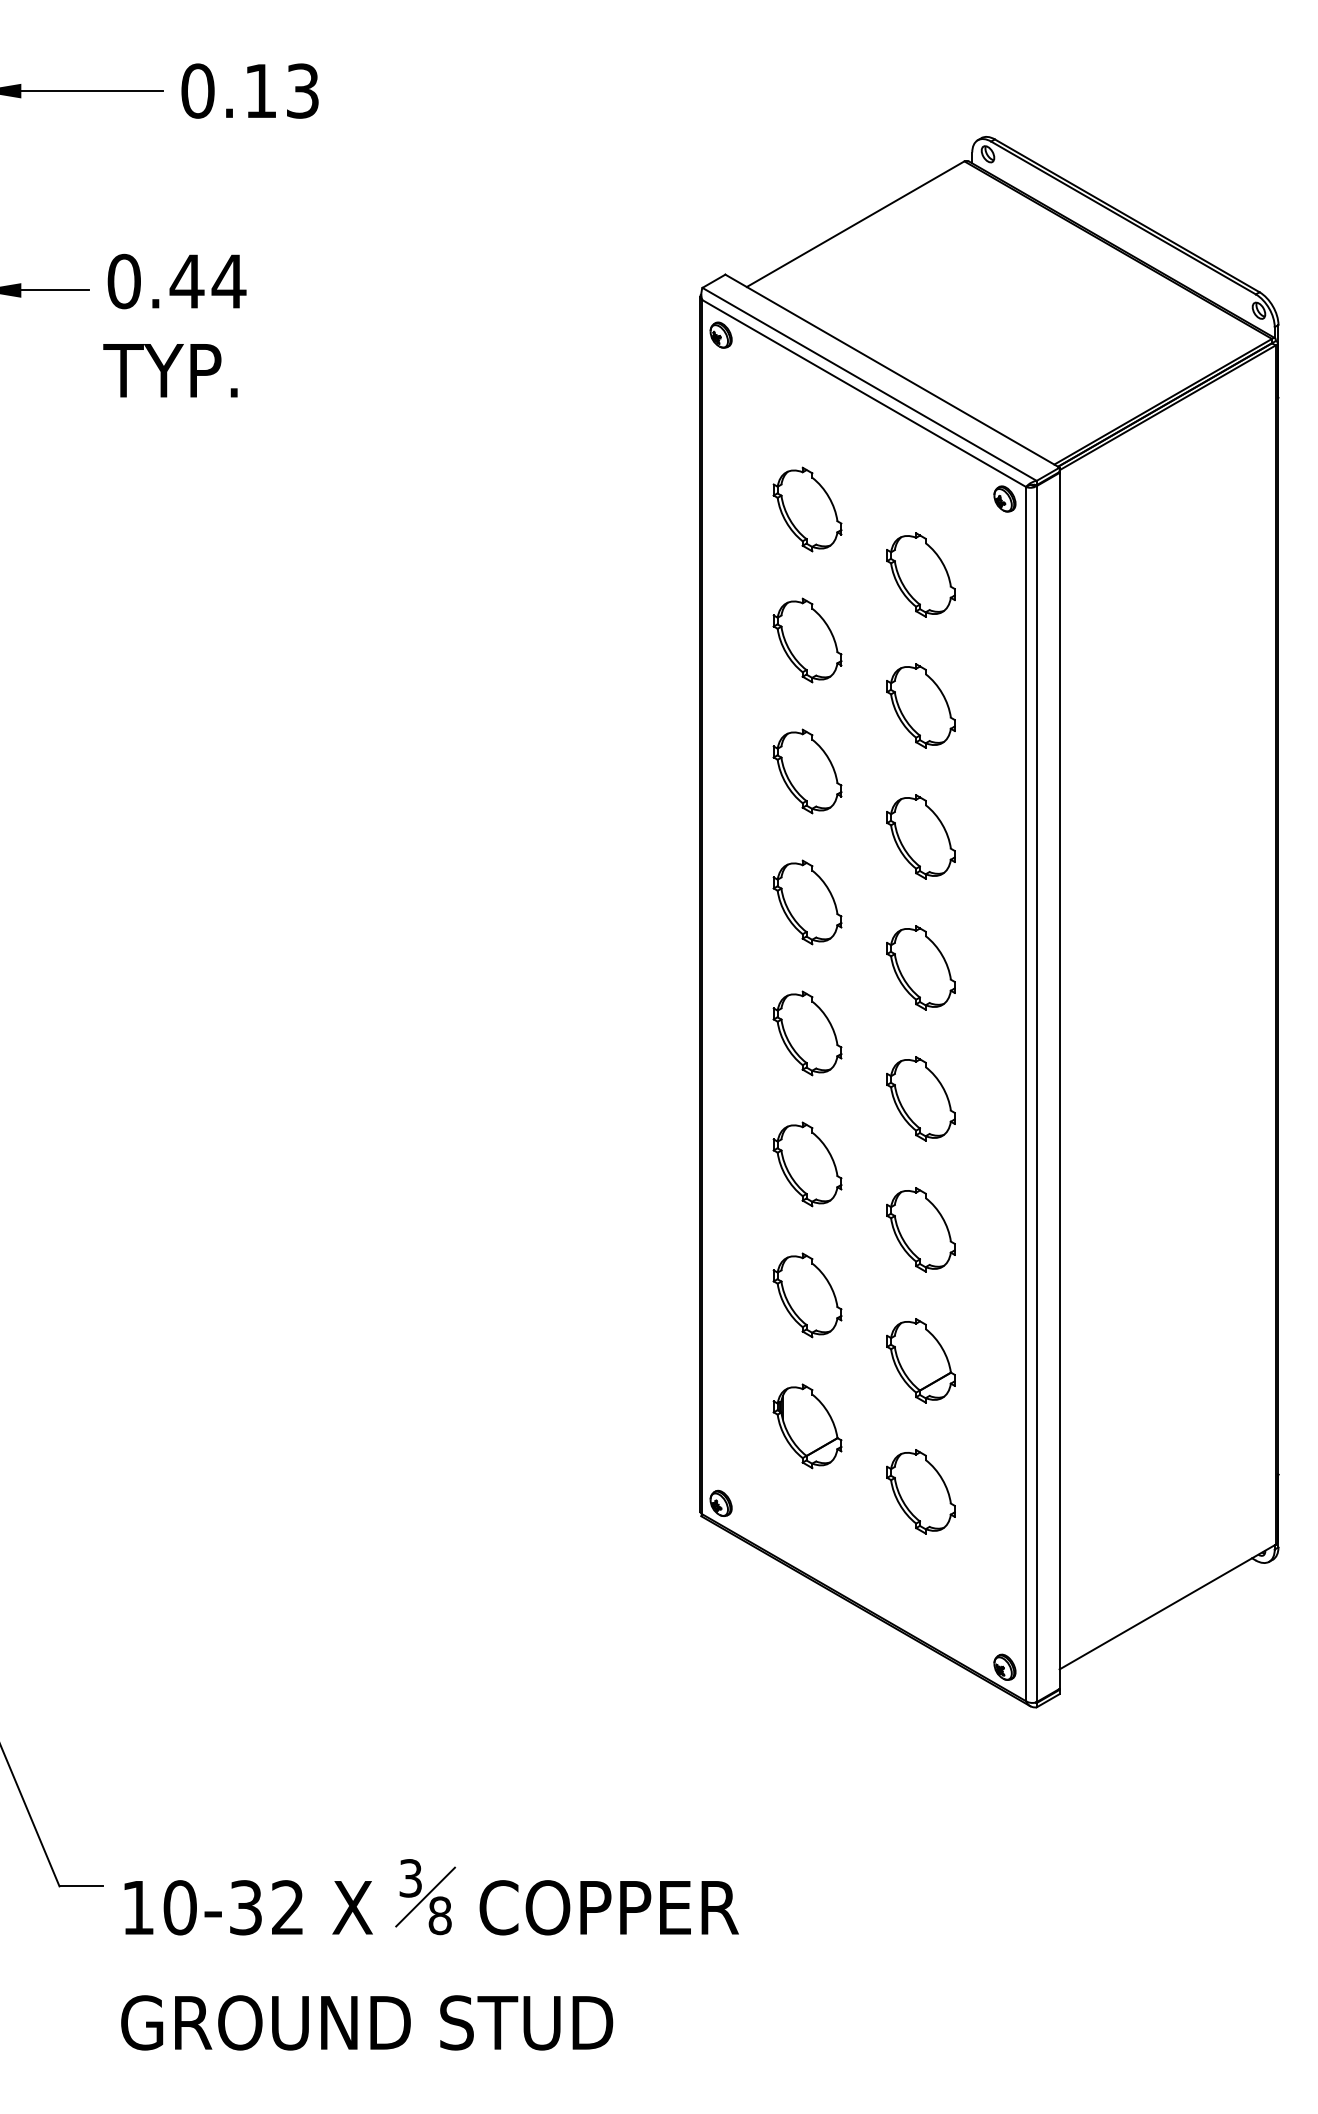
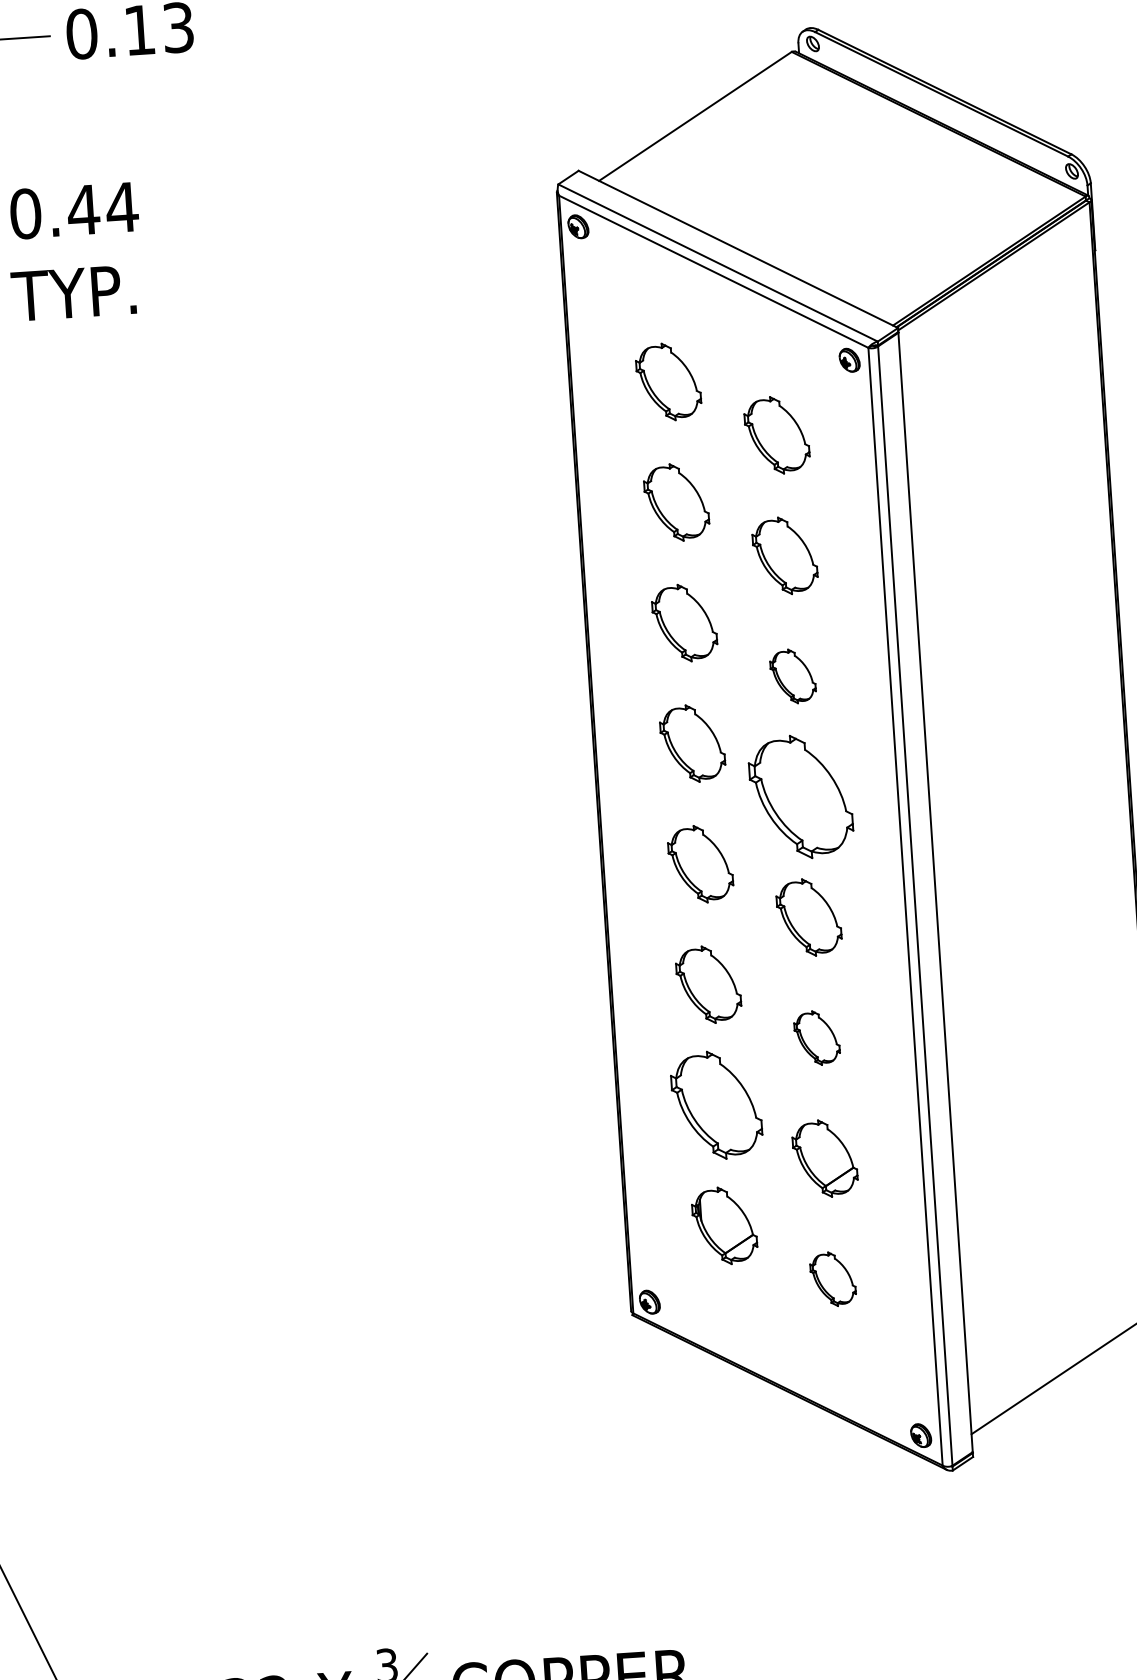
part: (920, 836) -> (792, 676), size x0.7
part: (920, 967) -> (800, 796), size x1.6
part: (920, 1229) -> (816, 1037), size x0.7
part: (807, 1295) -> (716, 1105), size x1.4
part: (920, 1491) -> (832, 1278), size x0.7

